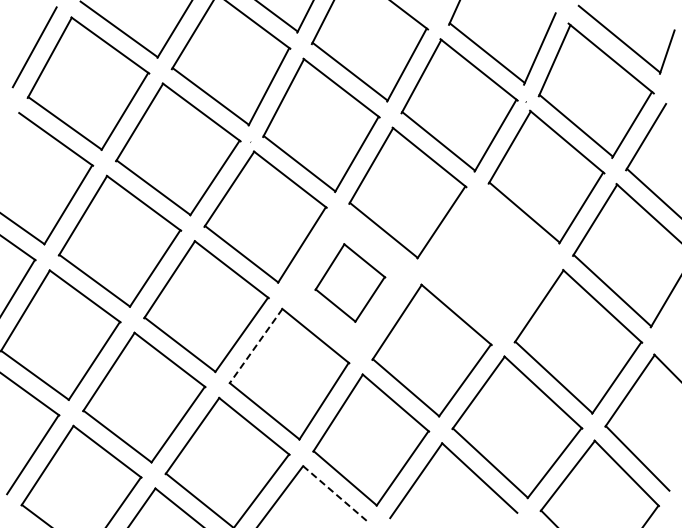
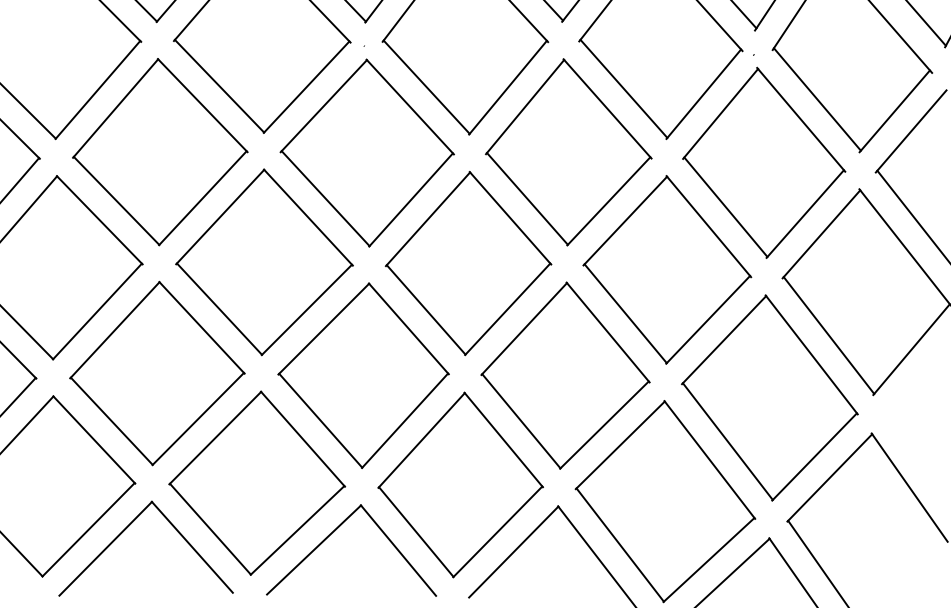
part: (490, 263) -> (666, 269), added
part: (350, 282) -> (469, 263), size x1.67
line: (255, 346) -> (323, 329), dashed -> solid
line: (335, 493) -> (399, 550), dashed -> solid

